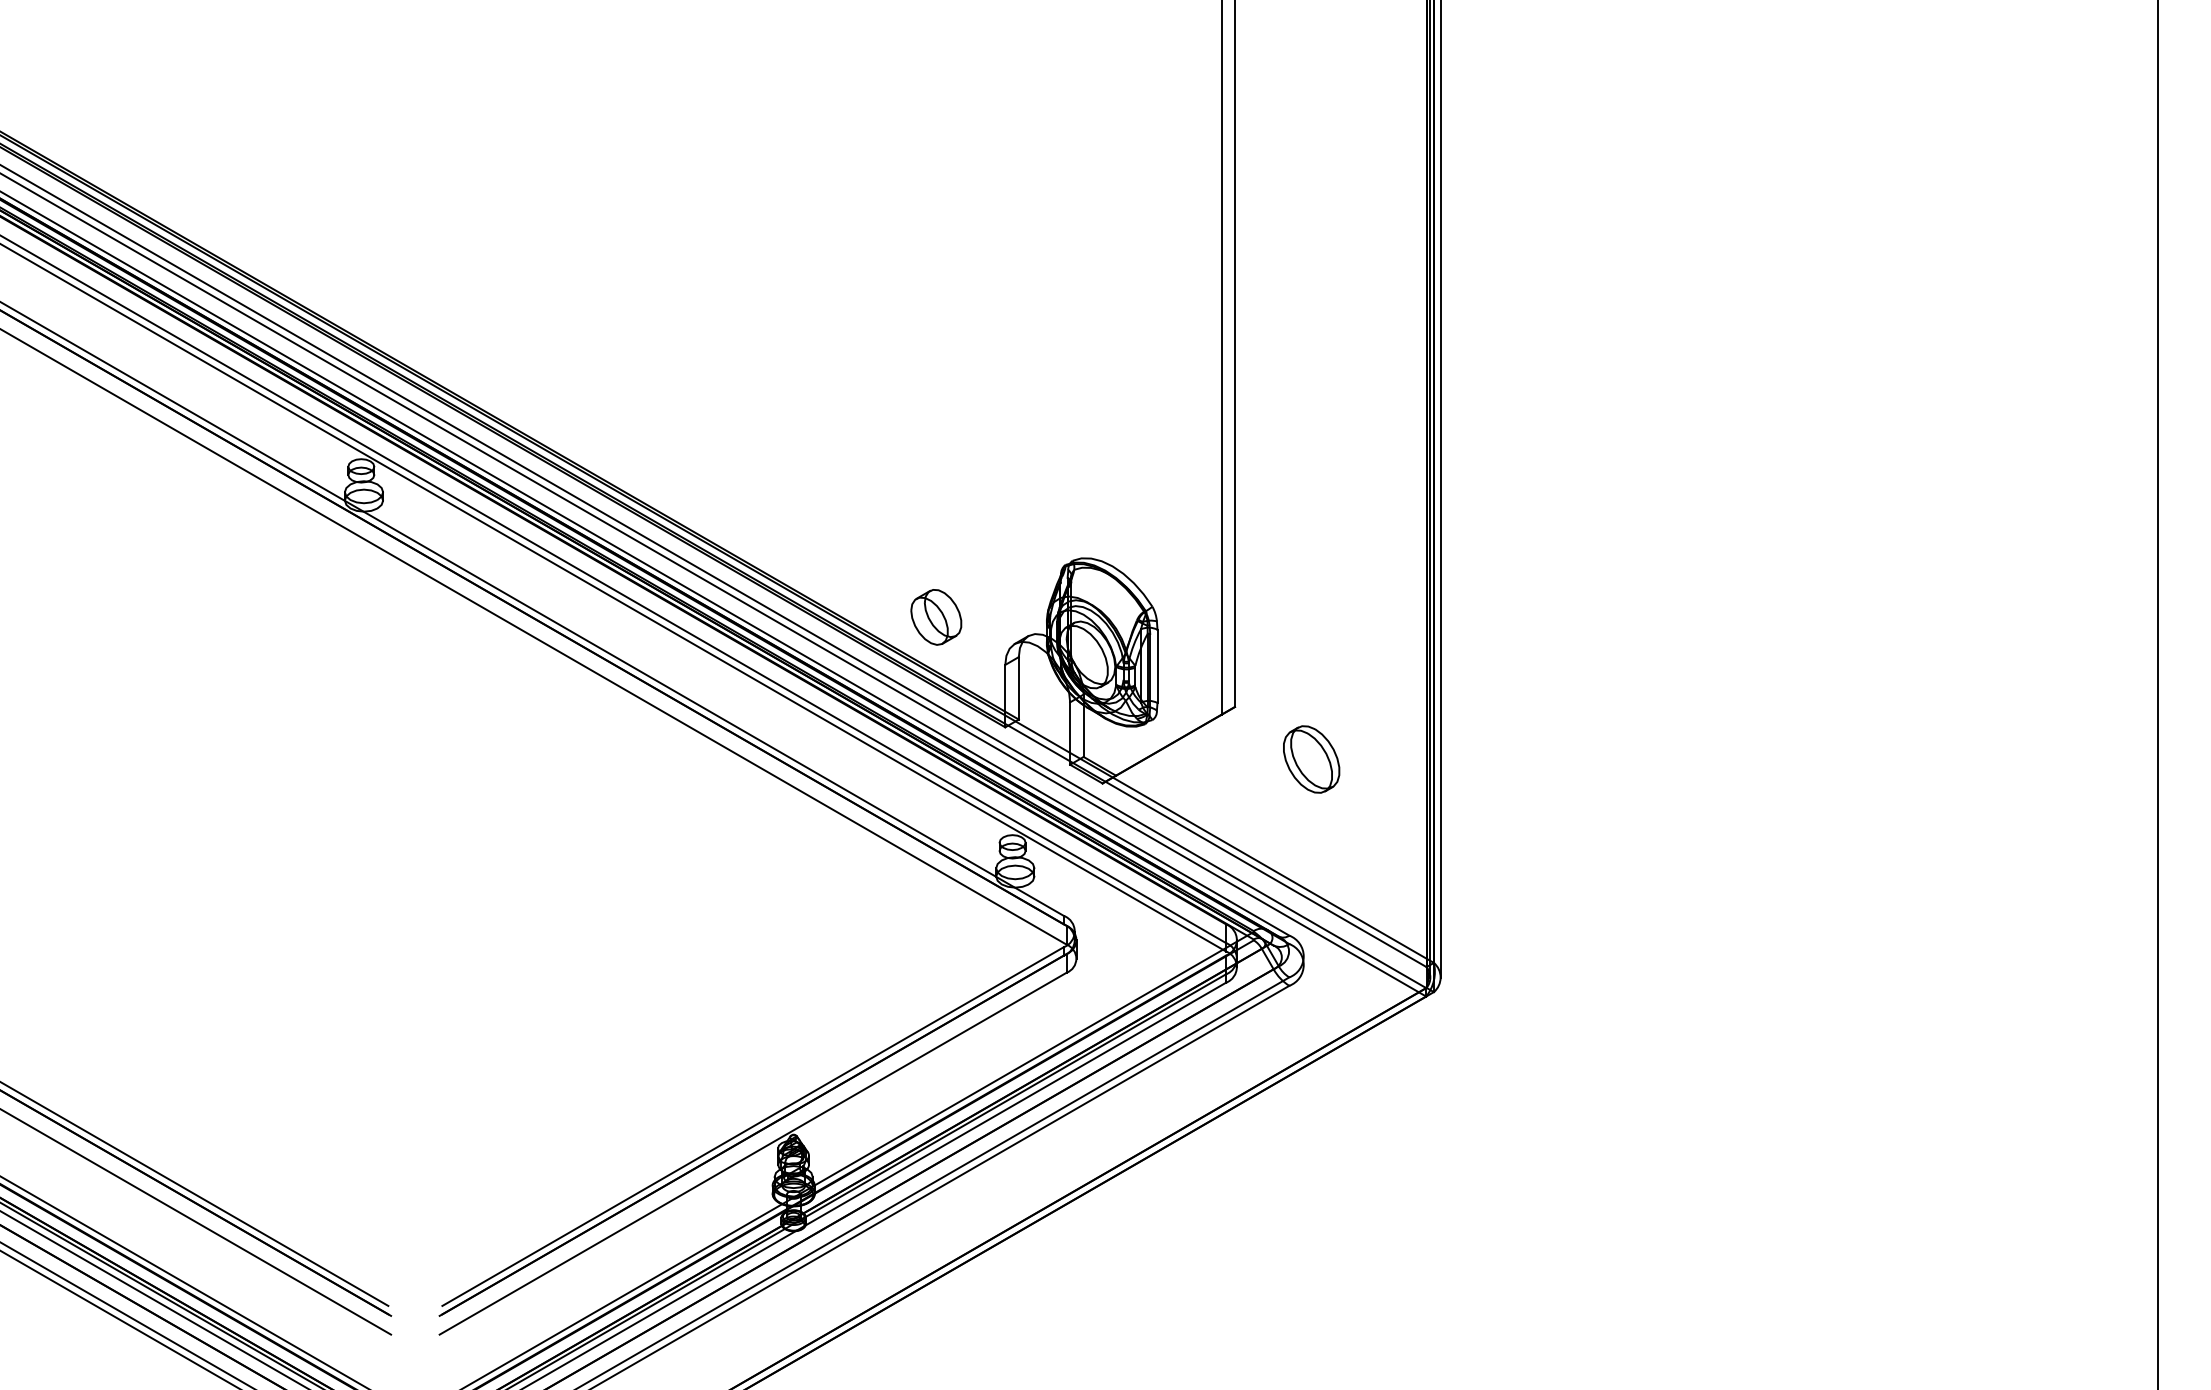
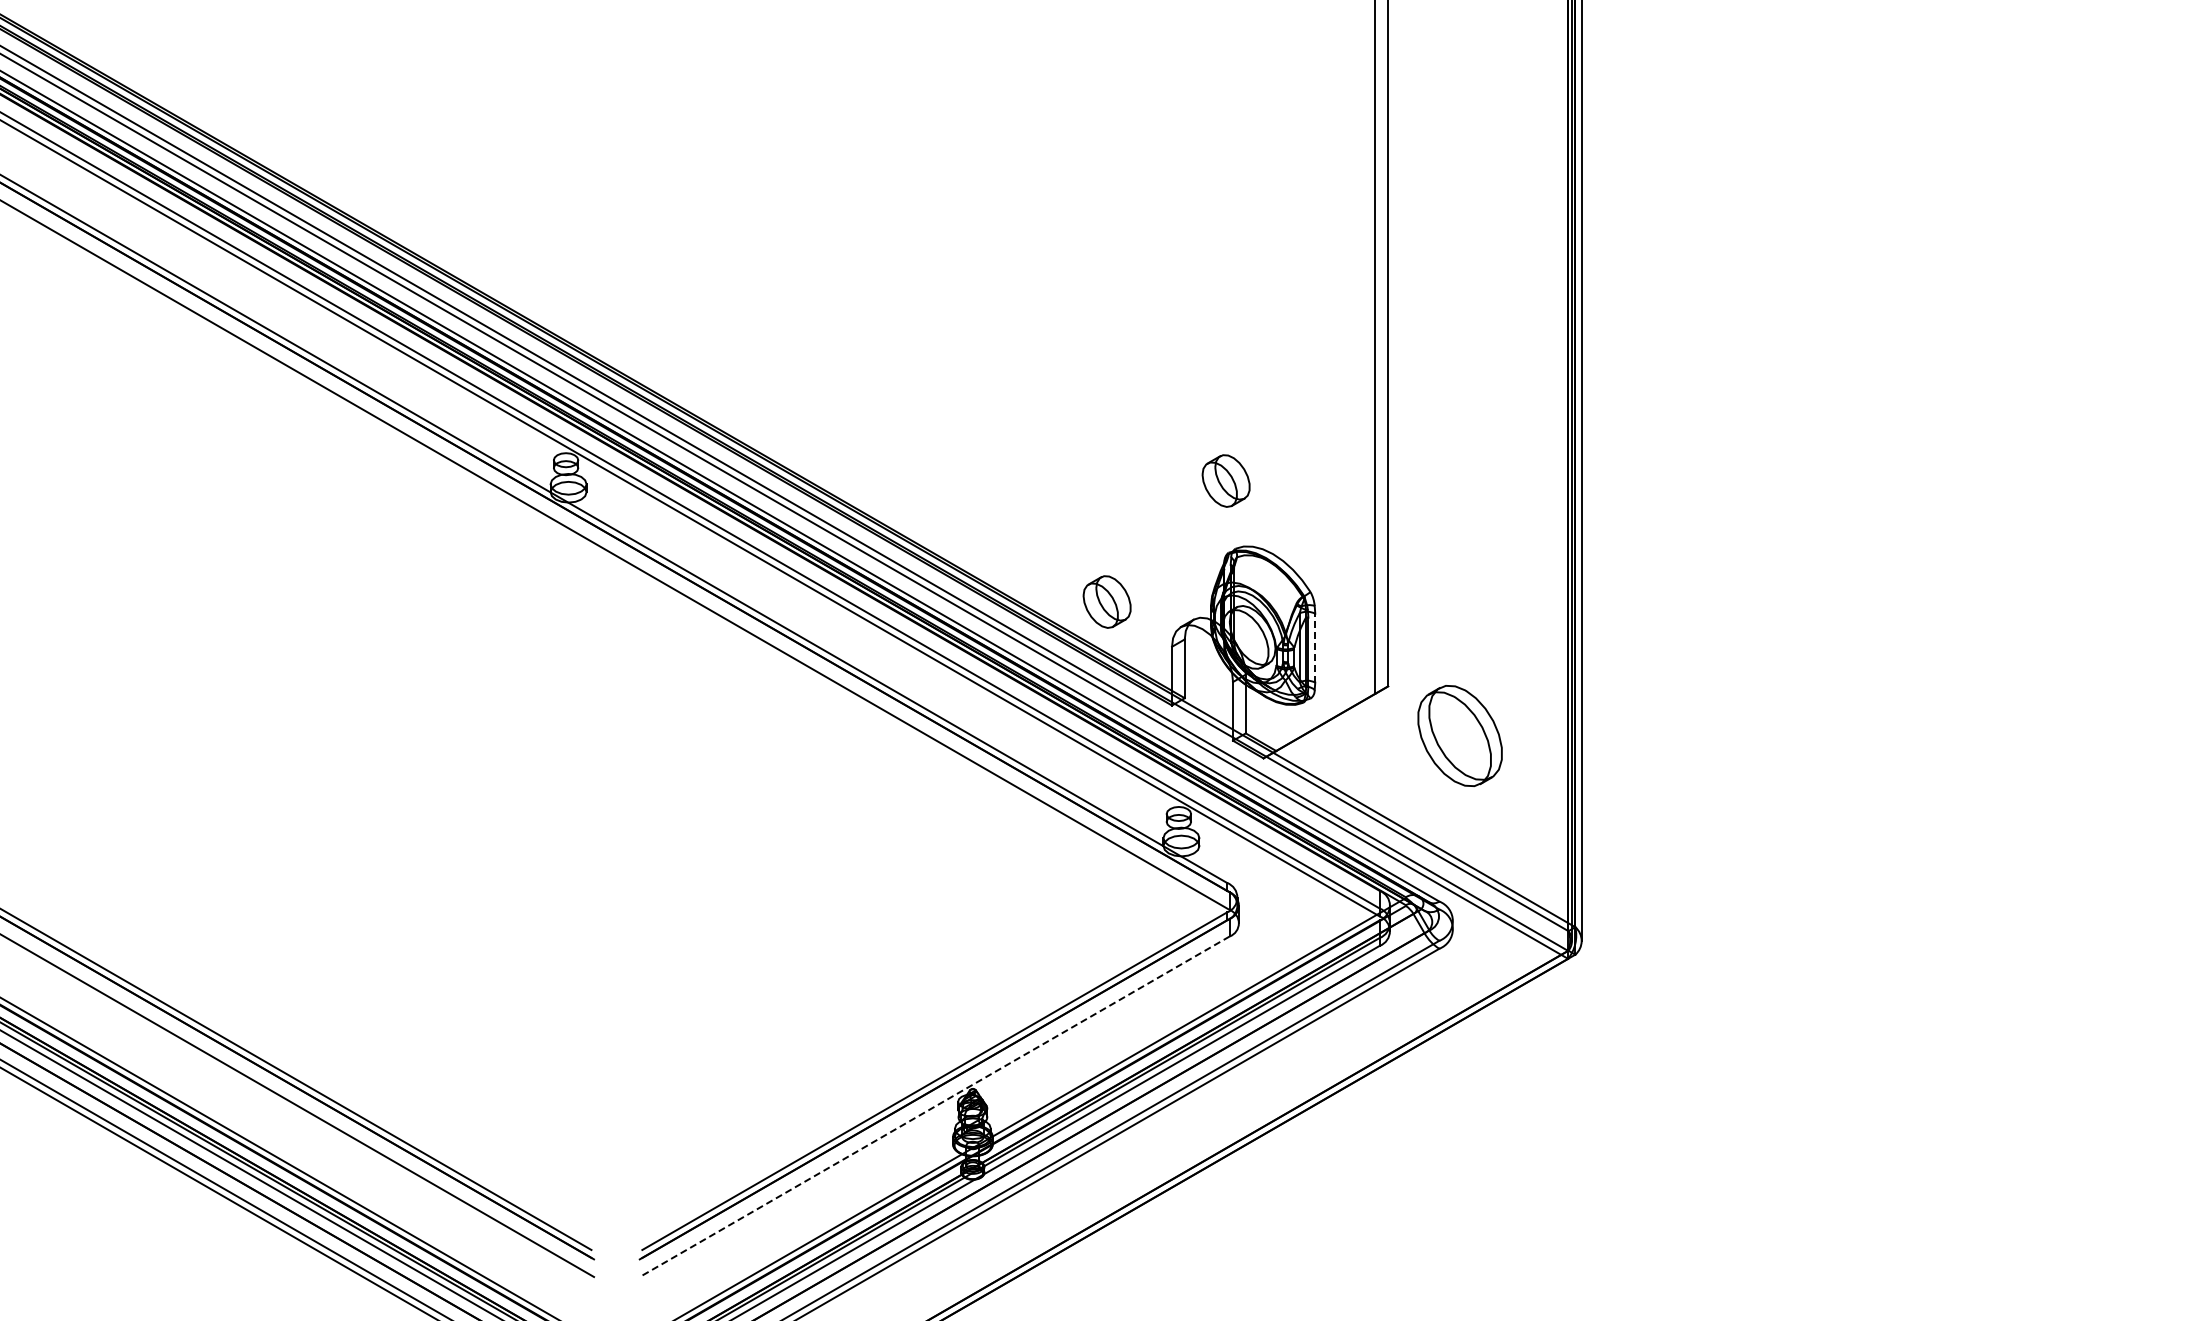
part: (1062, 488) -> (1225, 480), added
line: (1157, 665) -> (1315, 647), solid -> dashed
part: (1311, 759) -> (1460, 735), size x1.6
line: (752, 1153) -> (934, 1106), solid -> dashed

